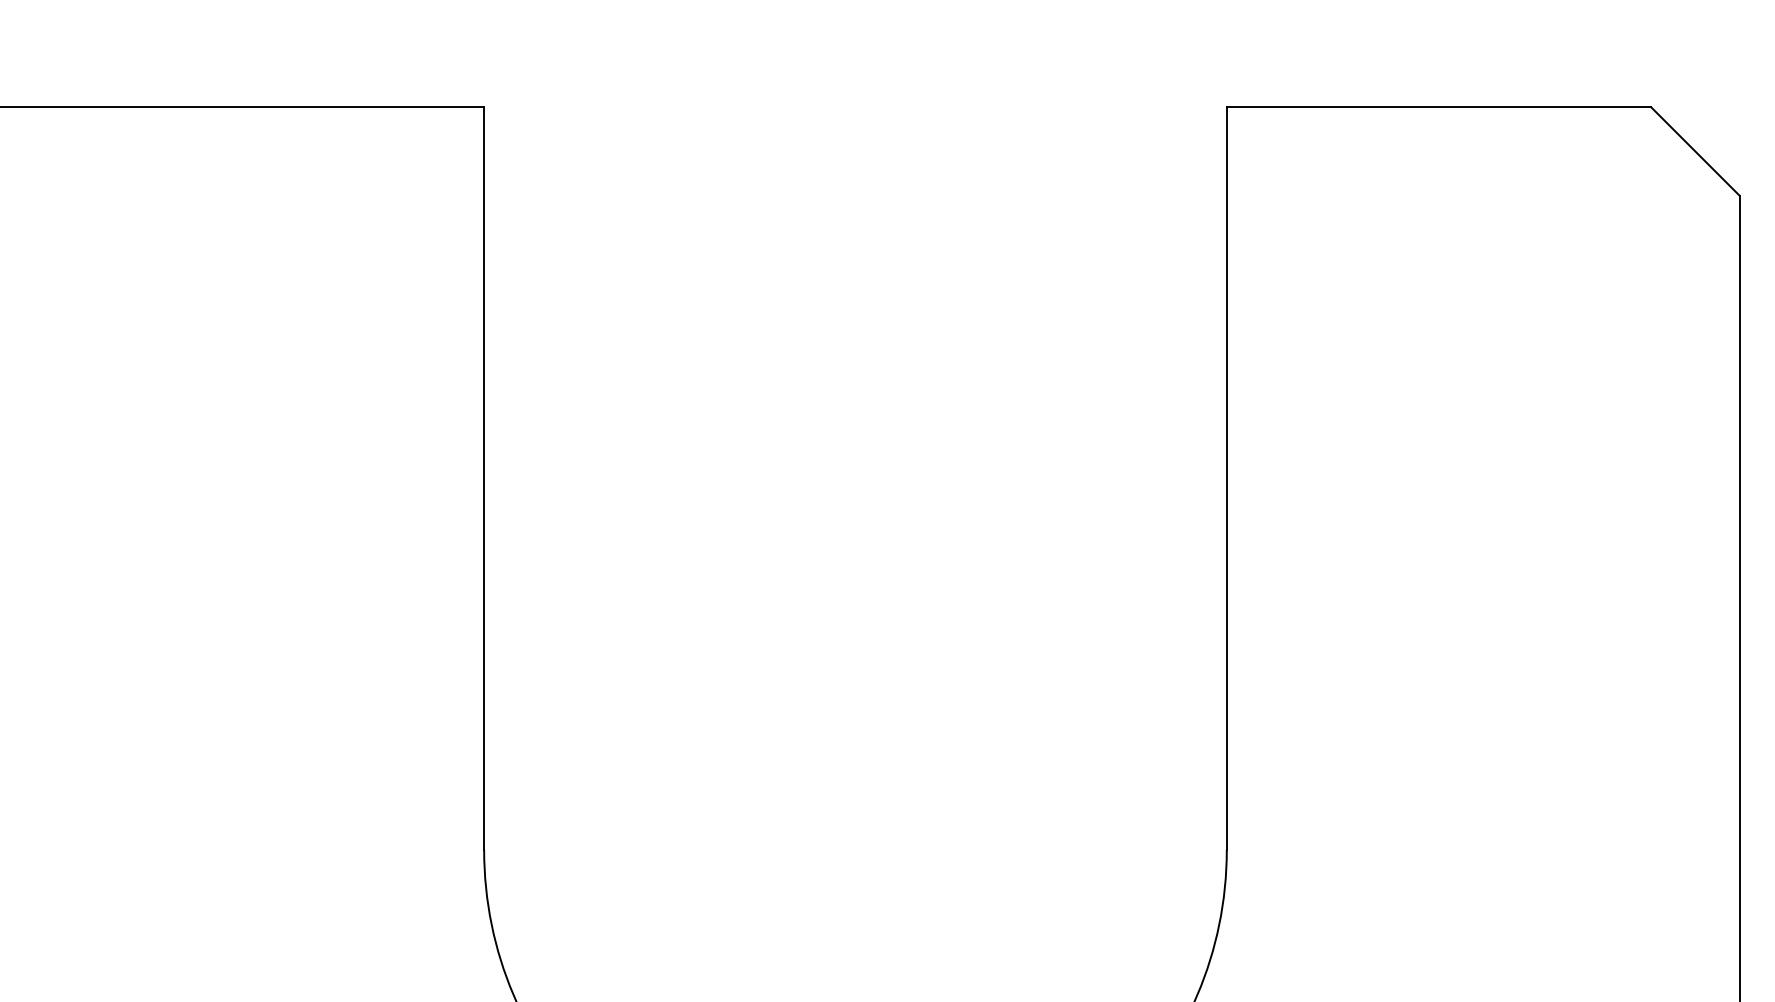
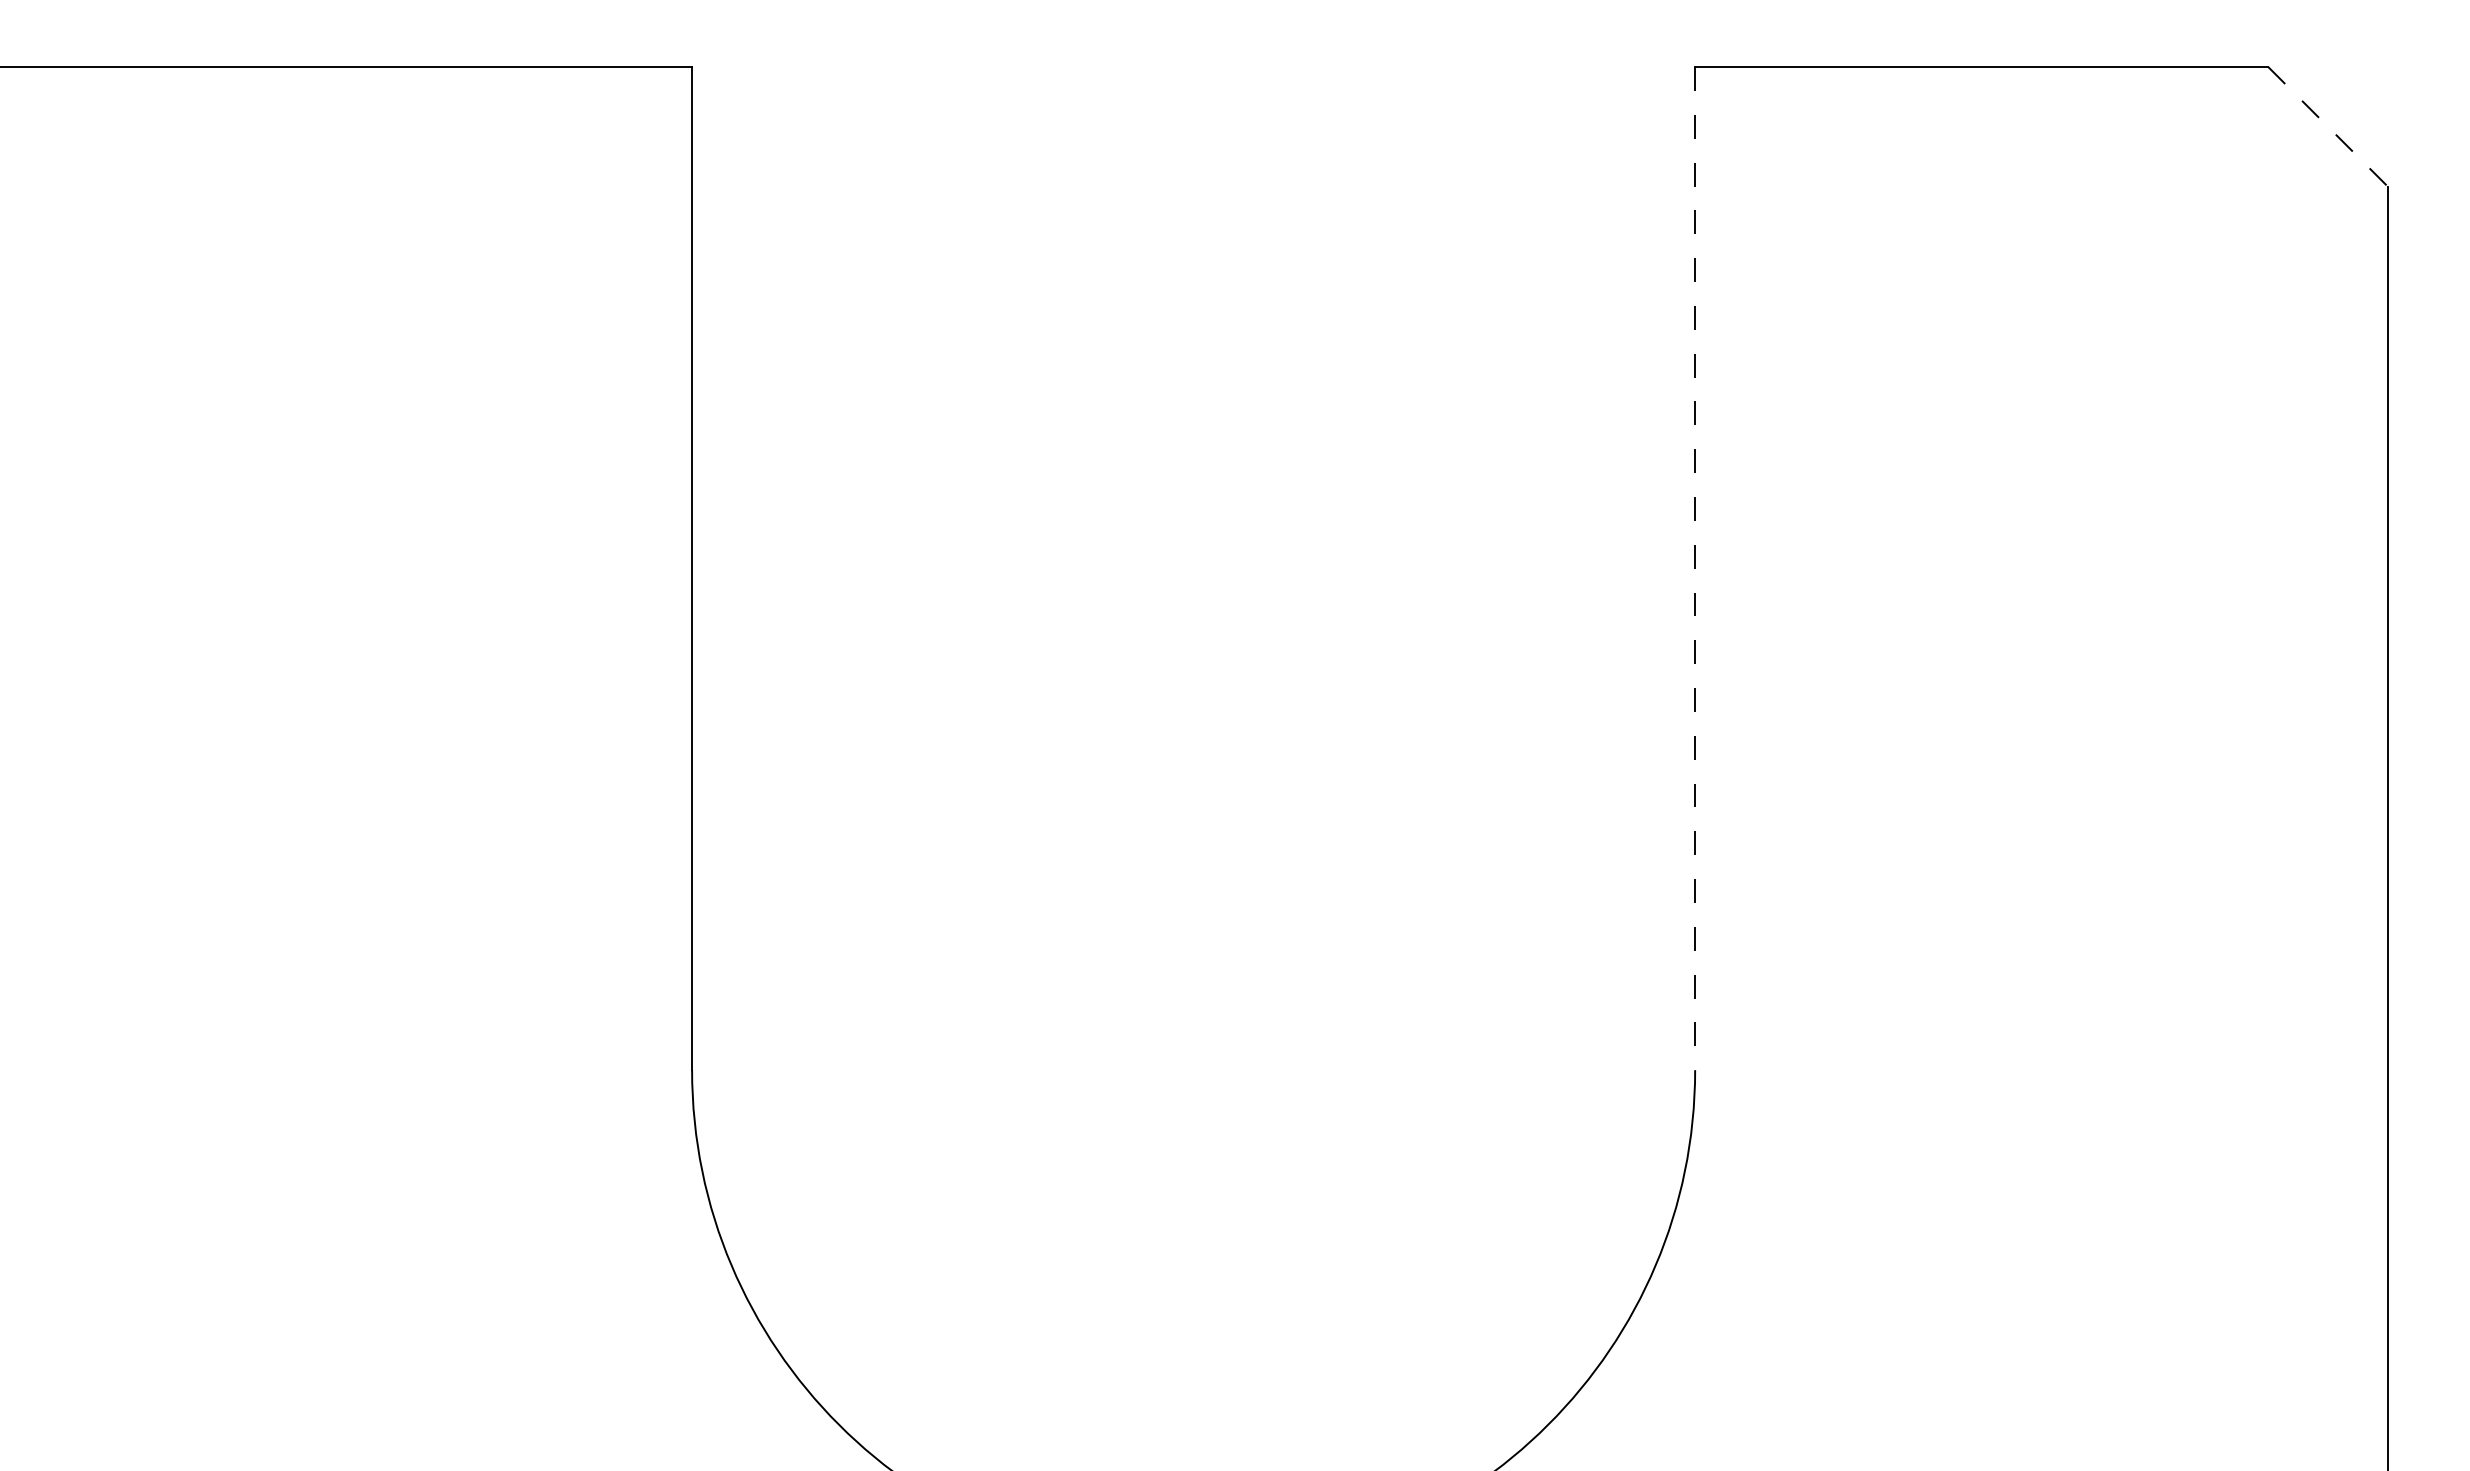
line: (1695, 151) -> (2328, 127), solid -> dashed
line: (1227, 478) -> (1695, 568), solid -> dashed

